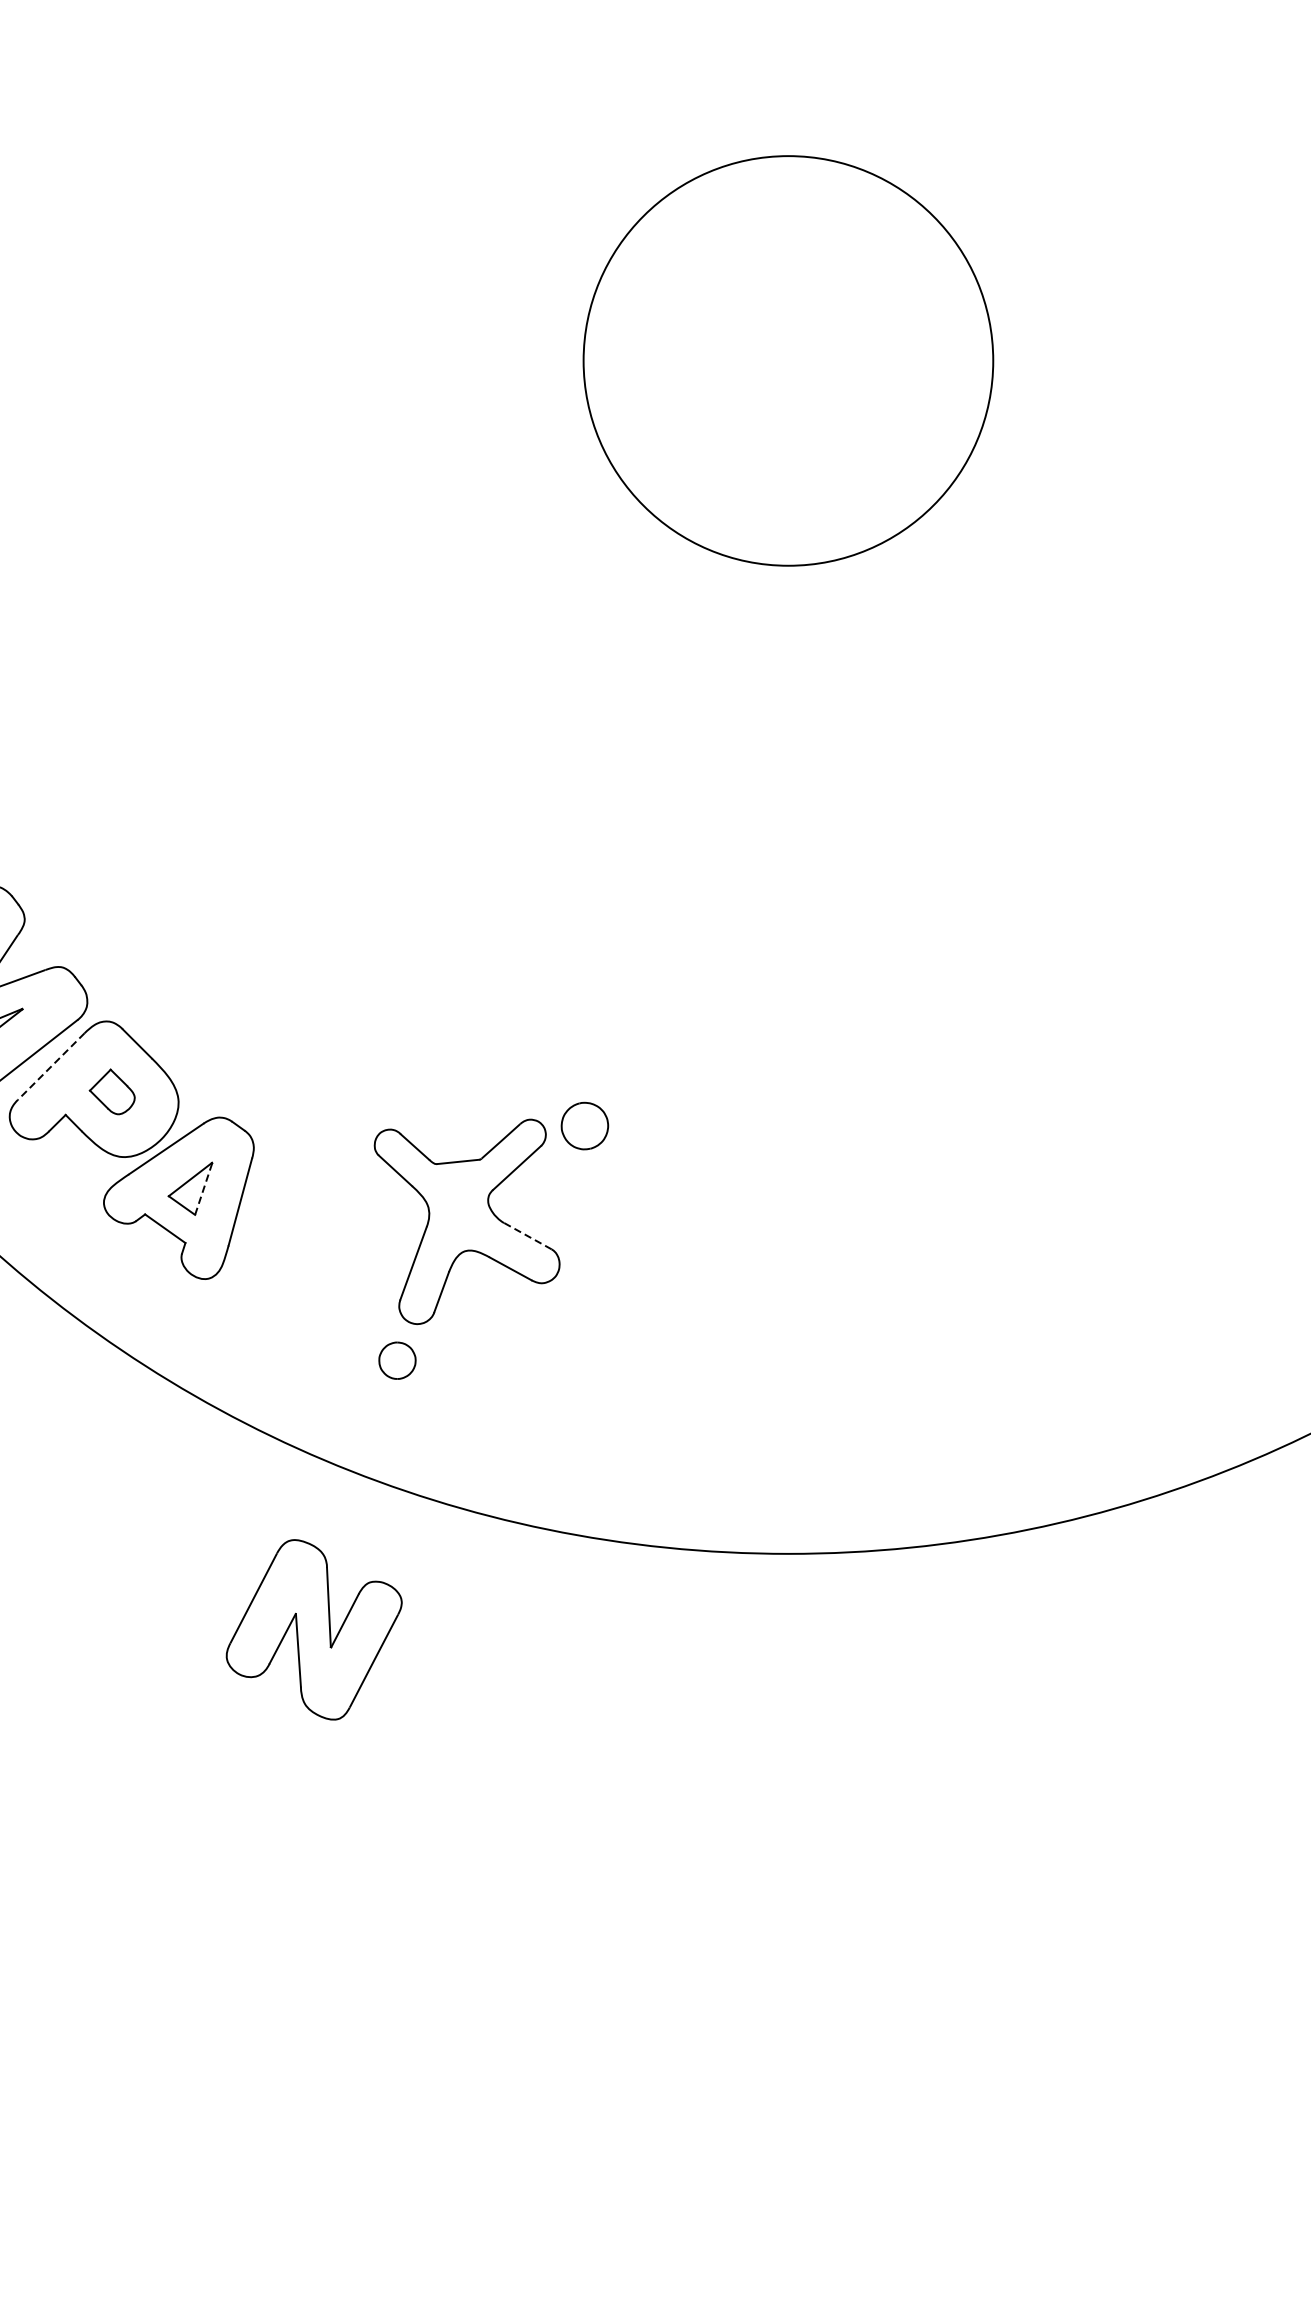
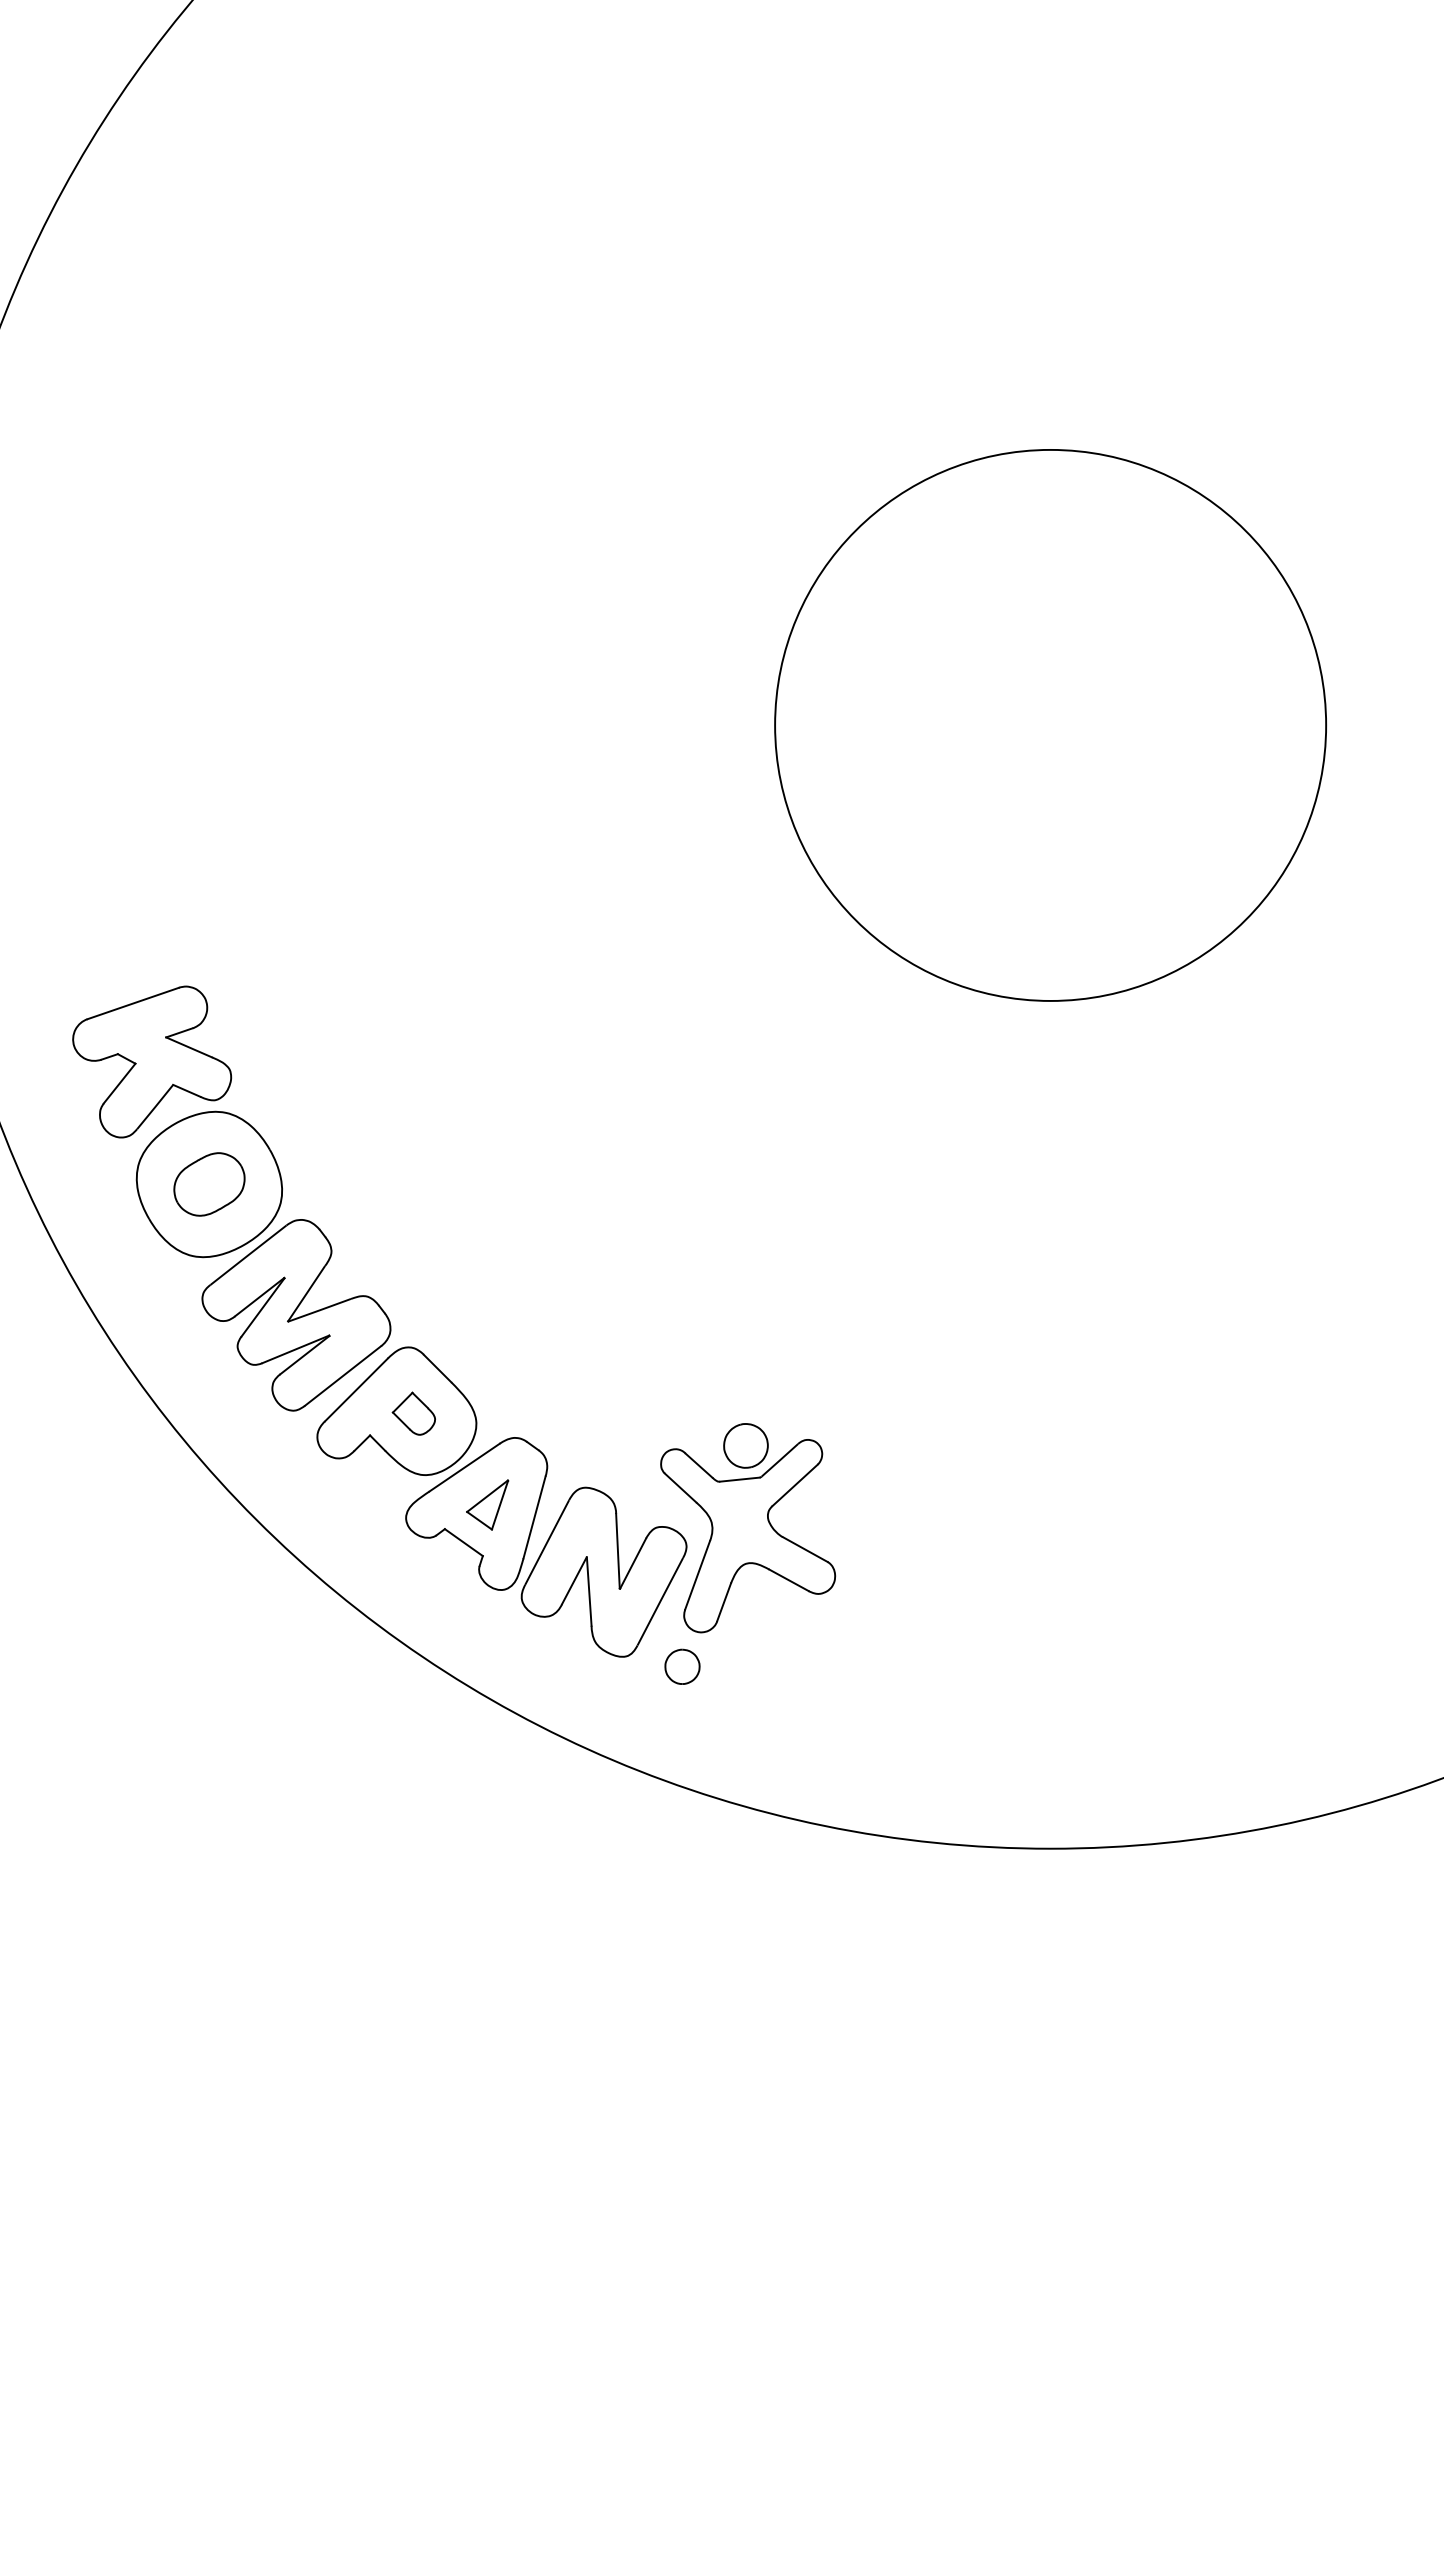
circle: (788, 359) -> (1050, 724), size x1.43
line: (51, 1067) -> (356, 1390), dashed -> solid
part: (584, 1125) -> (745, 1445), moved
line: (204, 1189) -> (500, 1505), dashed -> solid
line: (528, 1236) -> (805, 1549), dashed -> solid
part: (313, 1629) -> (603, 1571), moved

